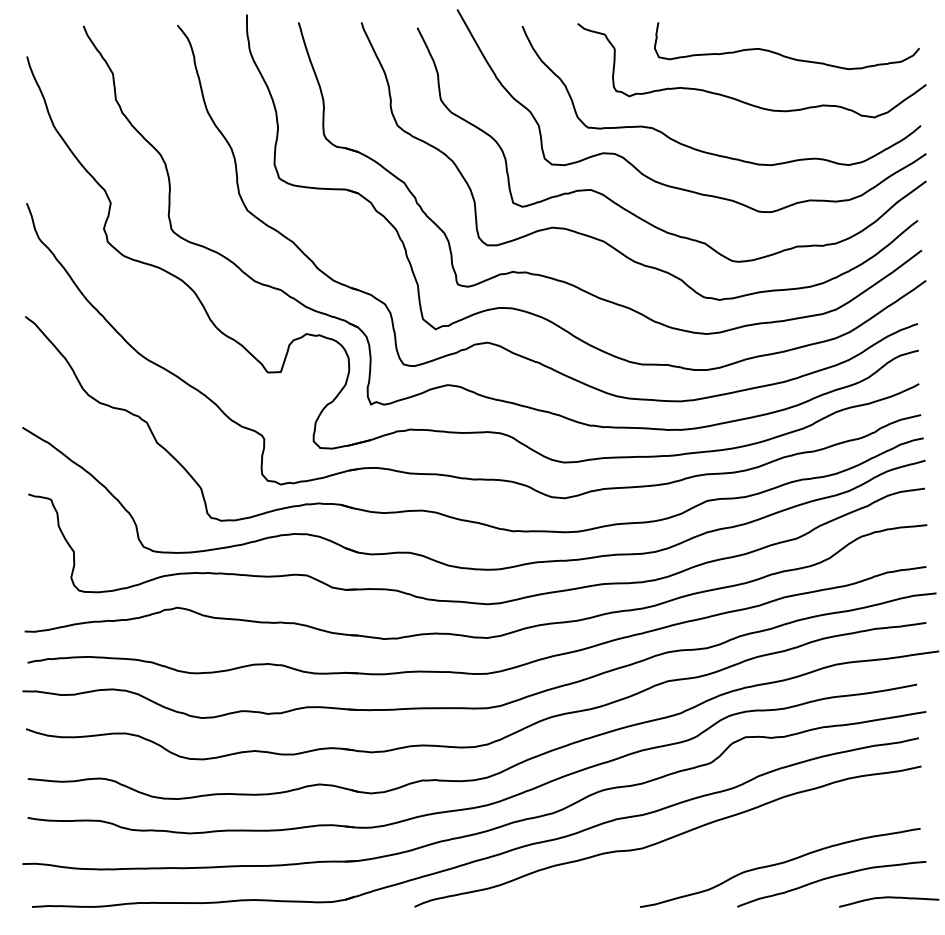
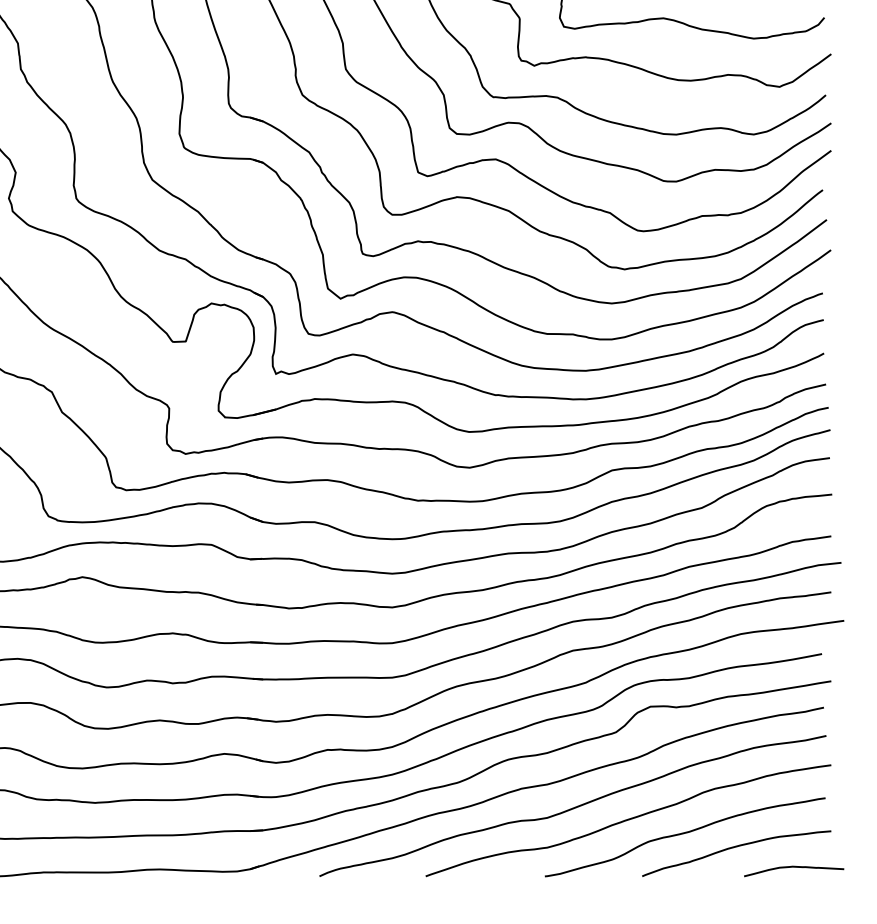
curve: (723, 851) -> (628, 820), added

